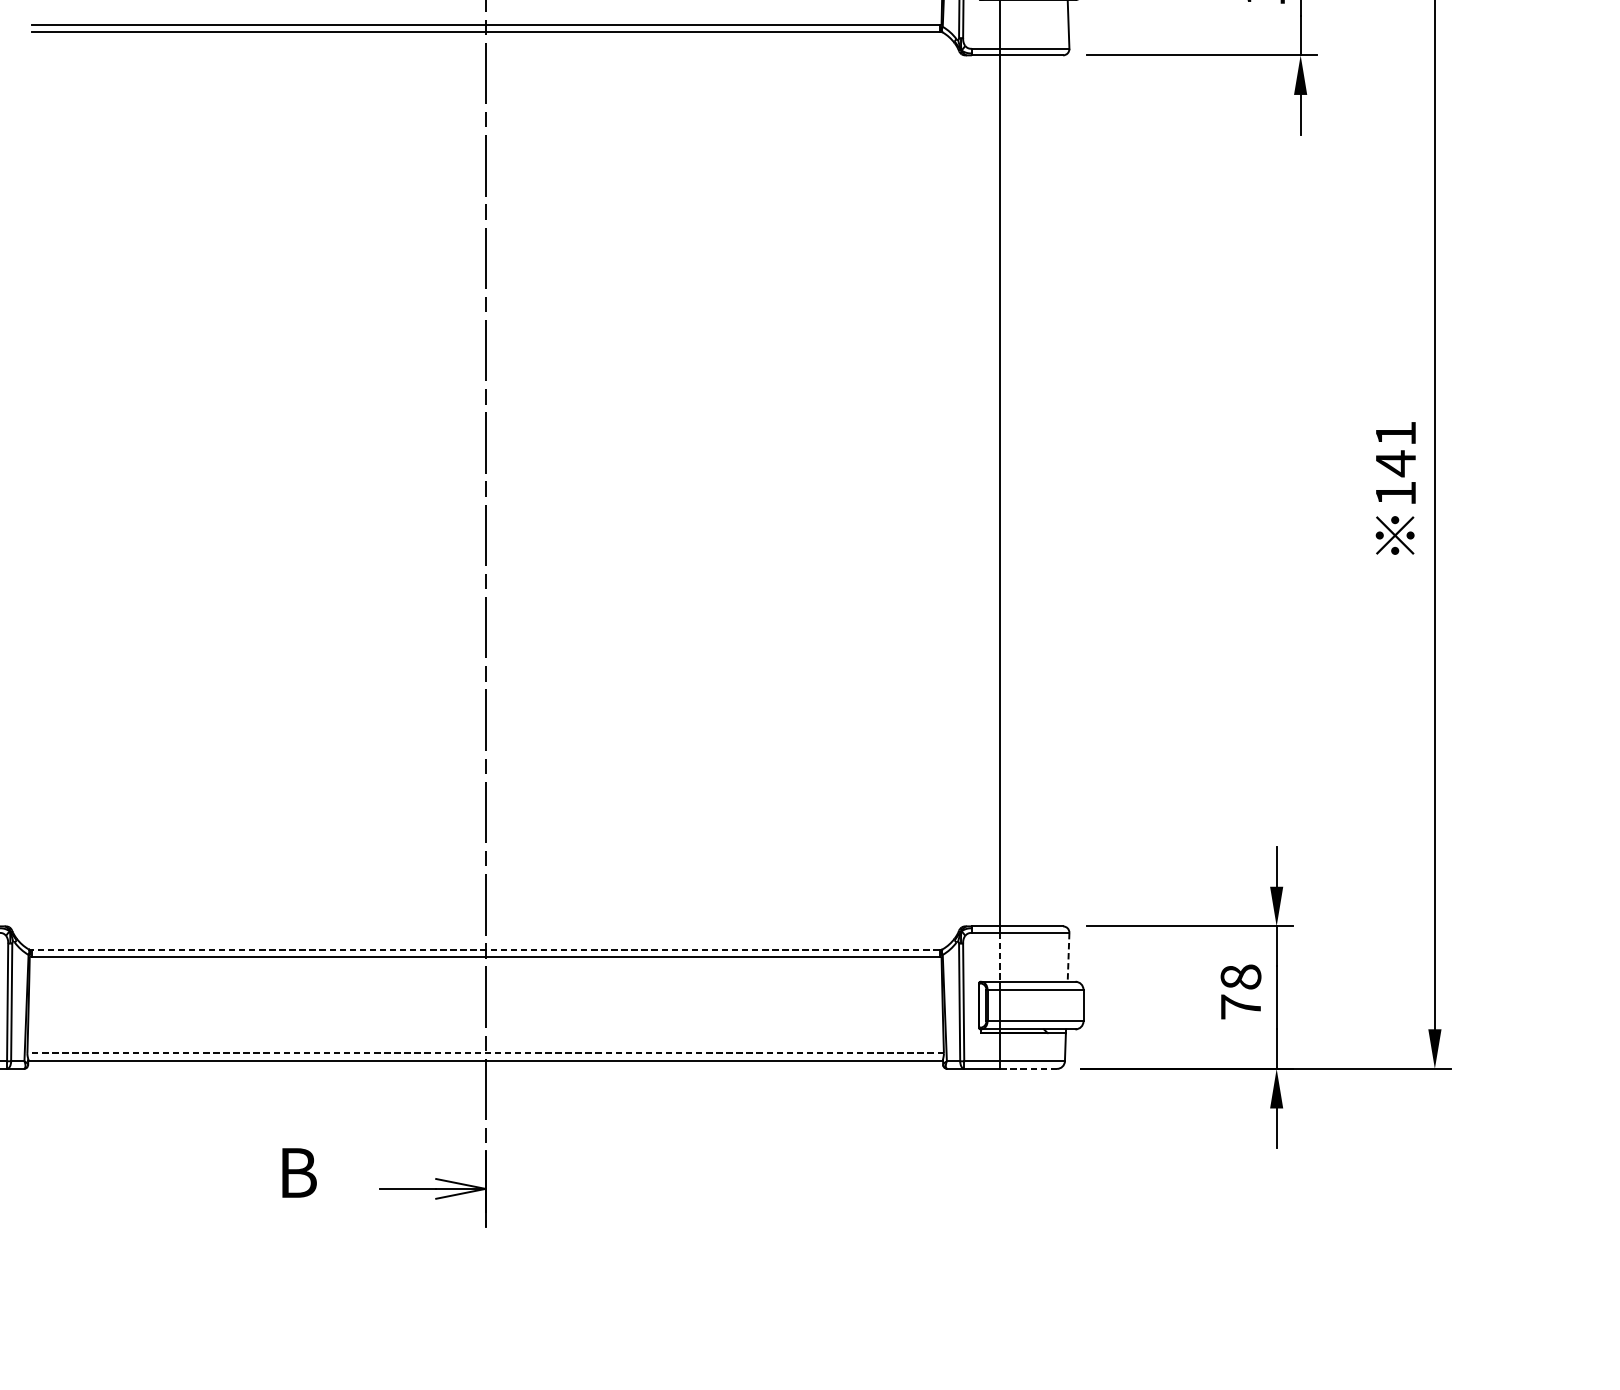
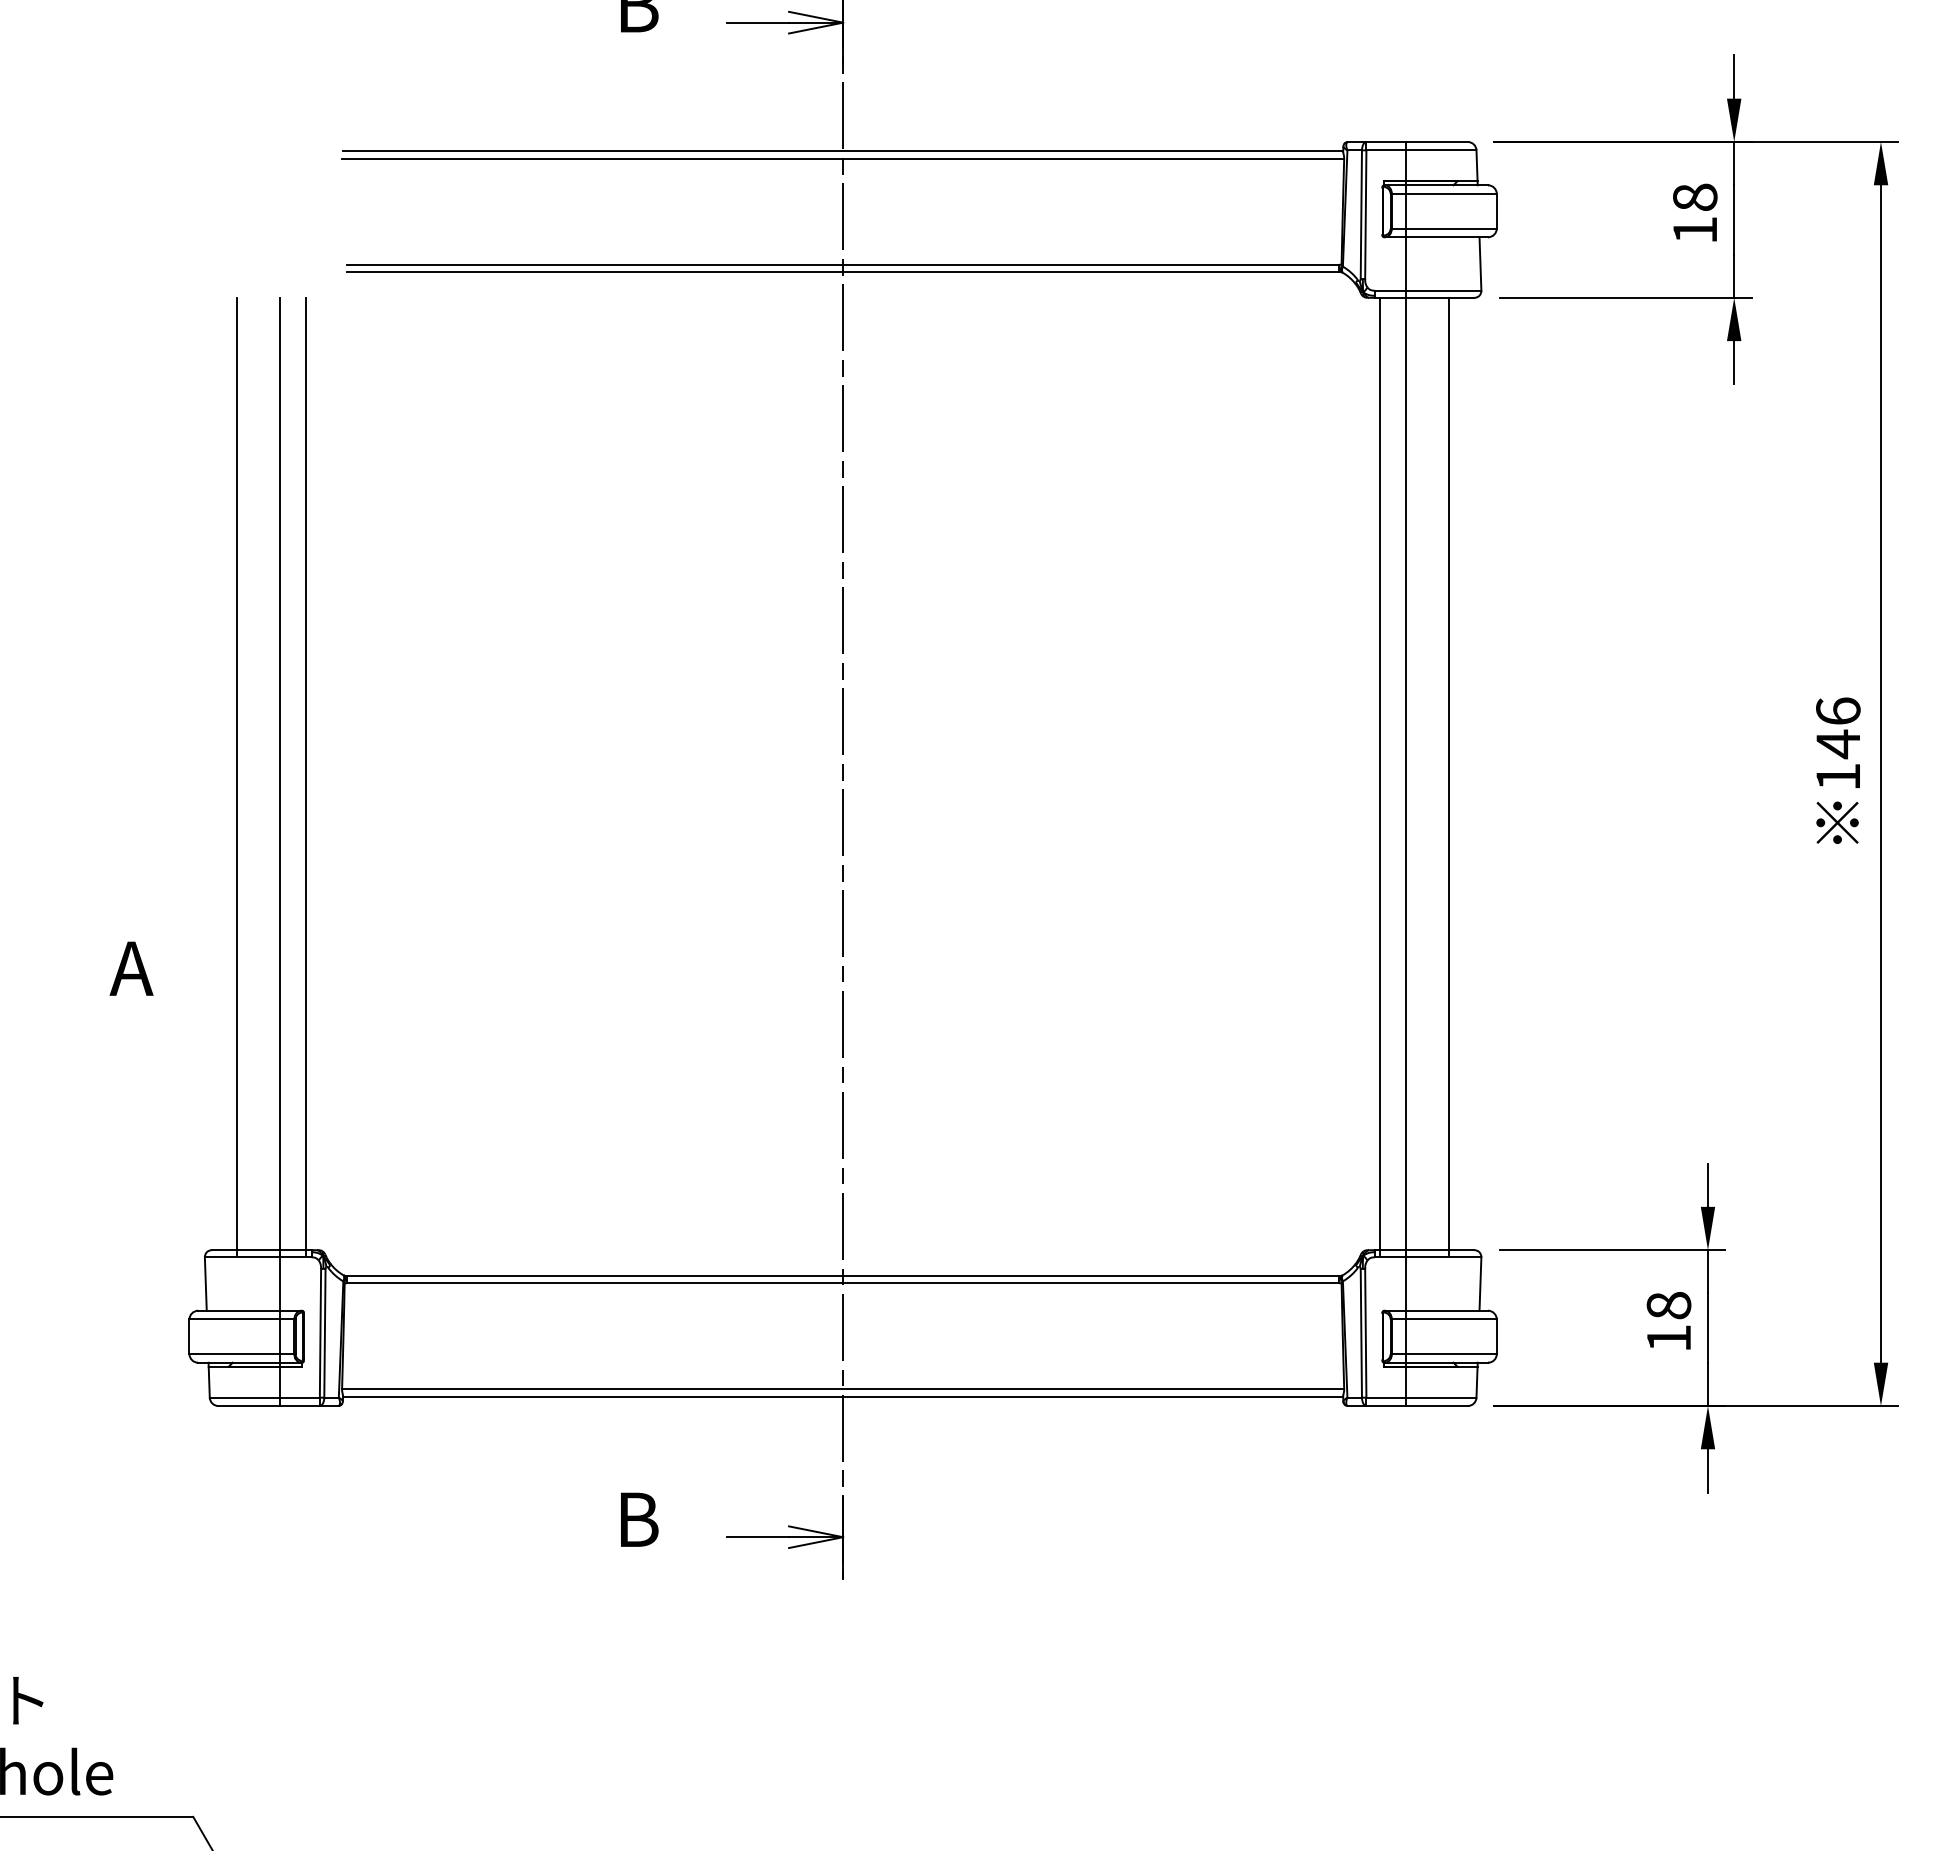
text: (1396, 432) -> (1838, 710), 141 -> 146
line: (976, 492) -> (1379, 775), added
line: (1040, 492) -> (1449, 775), added
line: (485, 950) -> (842, 1276), dashed -> solid
line: (1000, 957) -> (1405, 1284), dashed -> solid
line: (1068, 957) -> (1480, 1284), dashed -> solid
text: (1240, 1006) -> (1668, 1337), 78 -> 18
line: (485, 1053) -> (842, 1389), dashed -> solid
line: (1028, 1069) -> (1436, 1406), dashed -> solid

